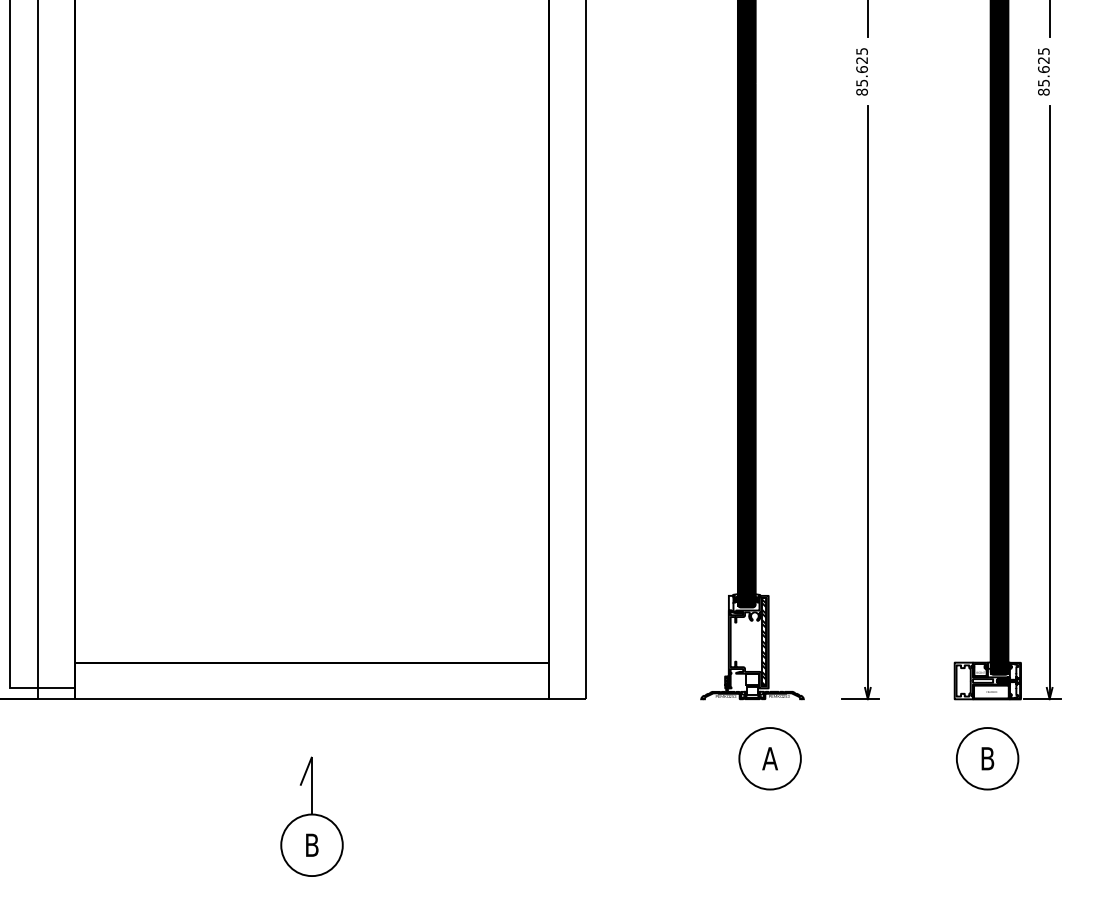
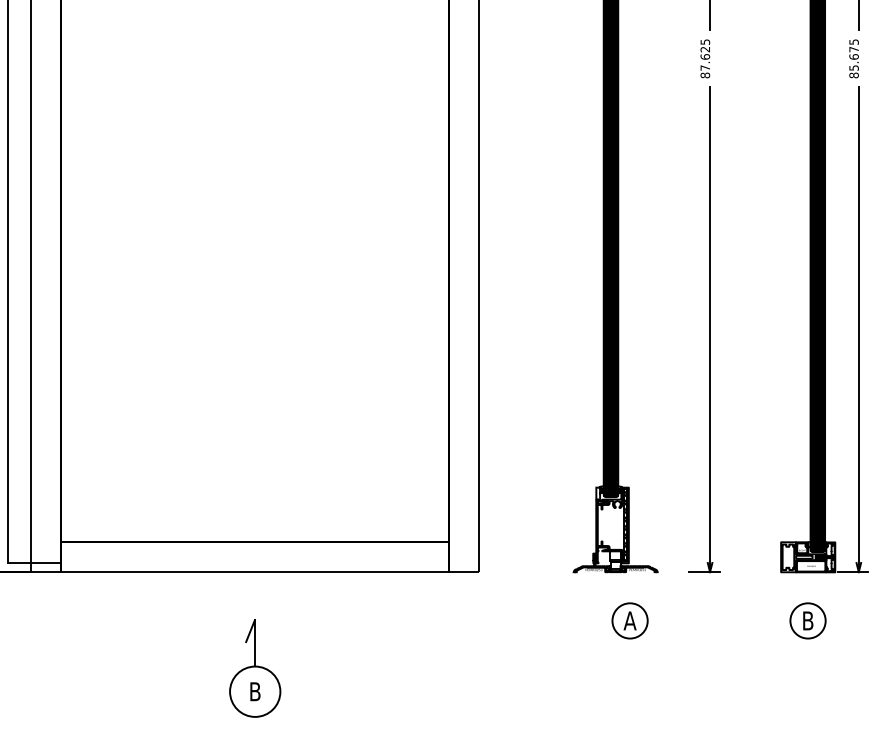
text: (1043, 60) -> (853, 49), 85.625 -> 85.675
text: (861, 82) -> (704, 67), 85.625 -> 87.625
circle: (769, 758) -> (629, 620), size x0.7
circle: (987, 758) -> (807, 620), size x0.7

